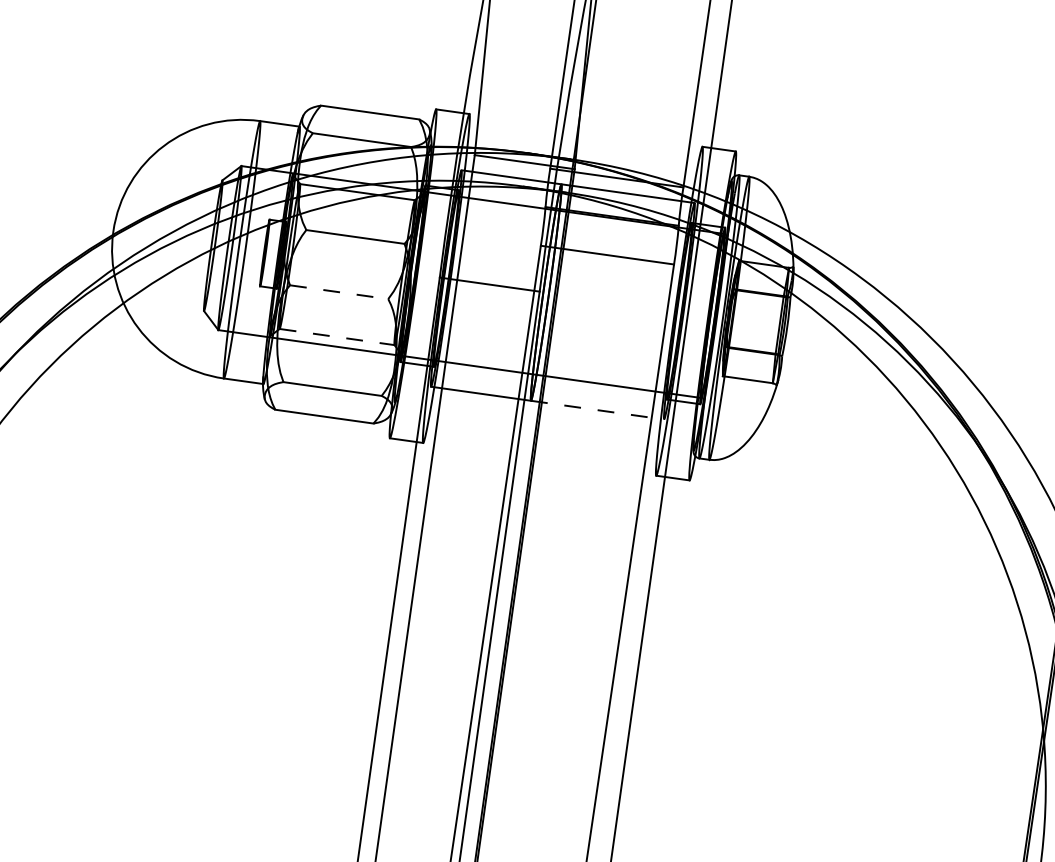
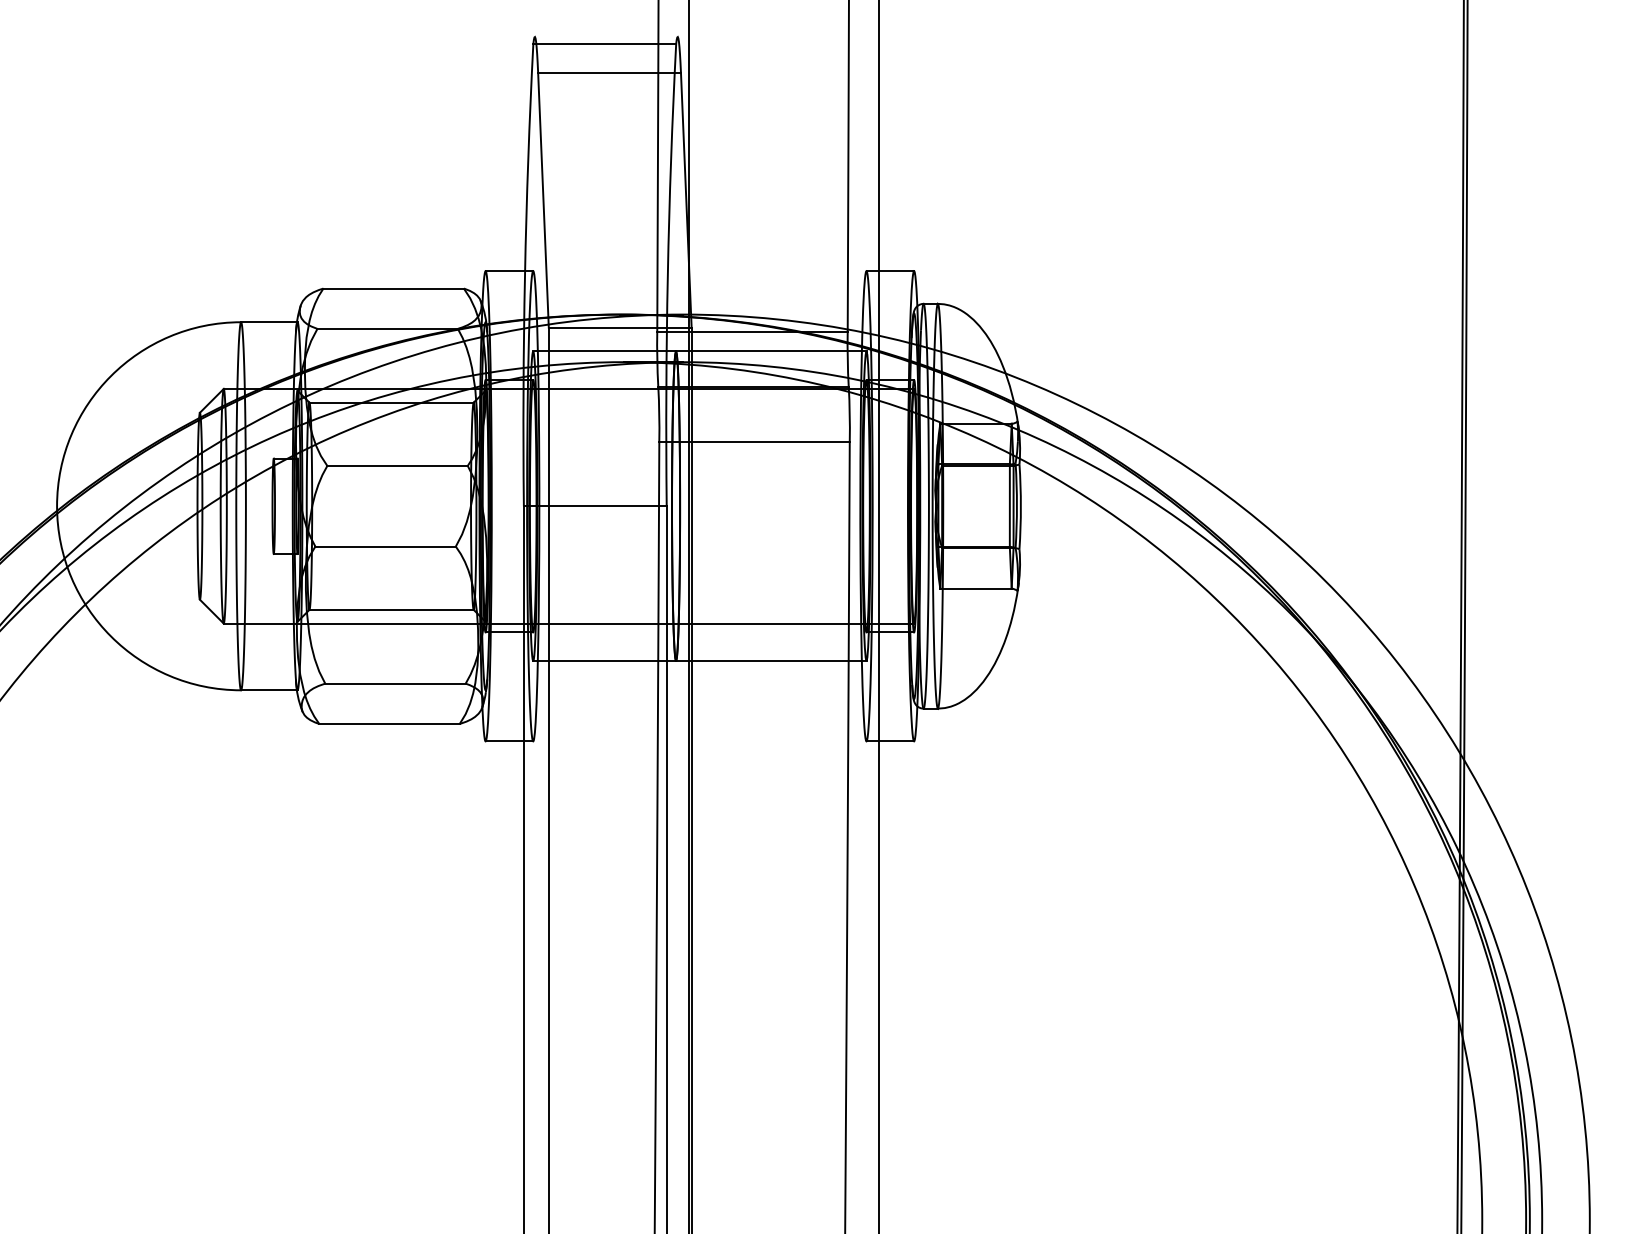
line: (339, 292) -> (386, 546), dashed -> solid
line: (337, 336) -> (392, 609), dashed -> solid
line: (597, 410) -> (771, 661), dashed -> solid

